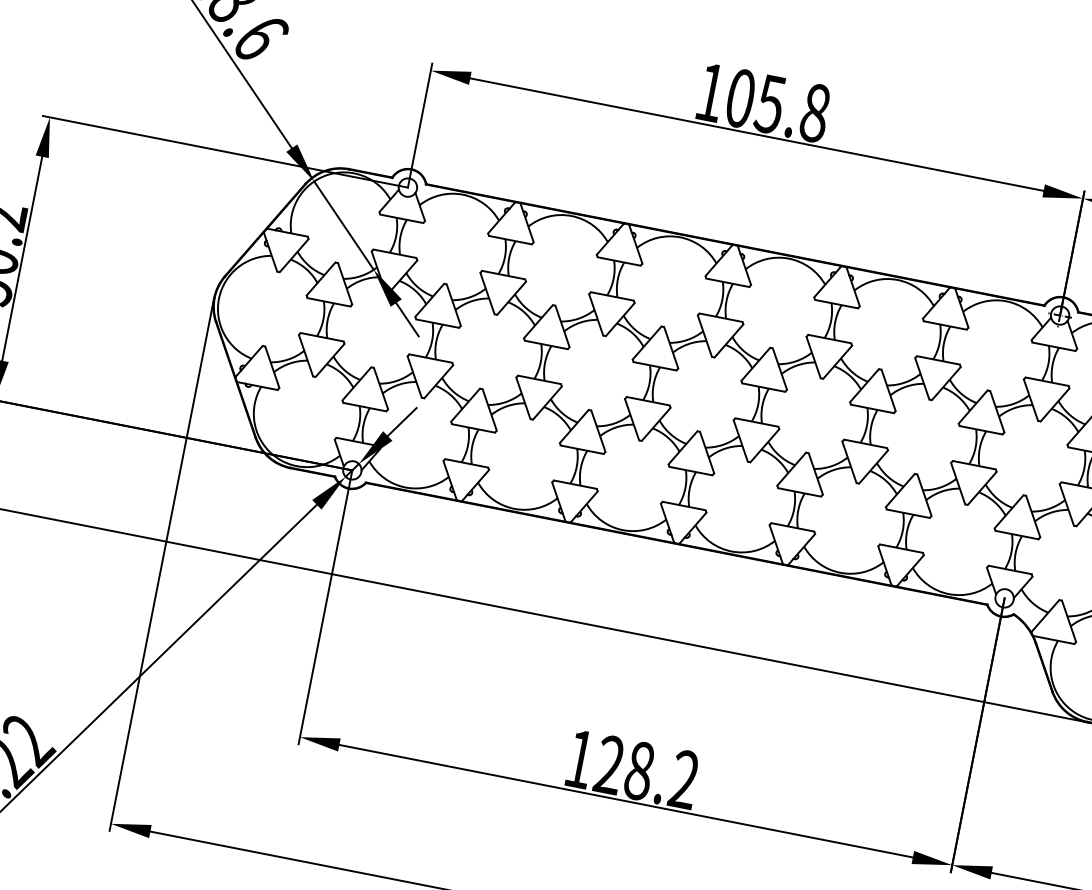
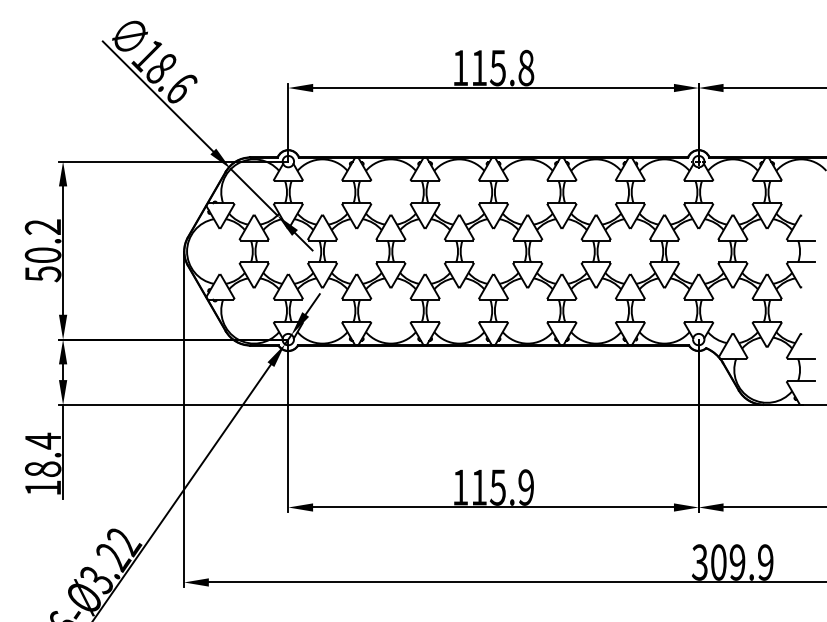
text: (741, 97) -> (479, 67), 105.8 -> 115.8
text: (646, 772) -> (502, 487), 128.2 -> 115.9

